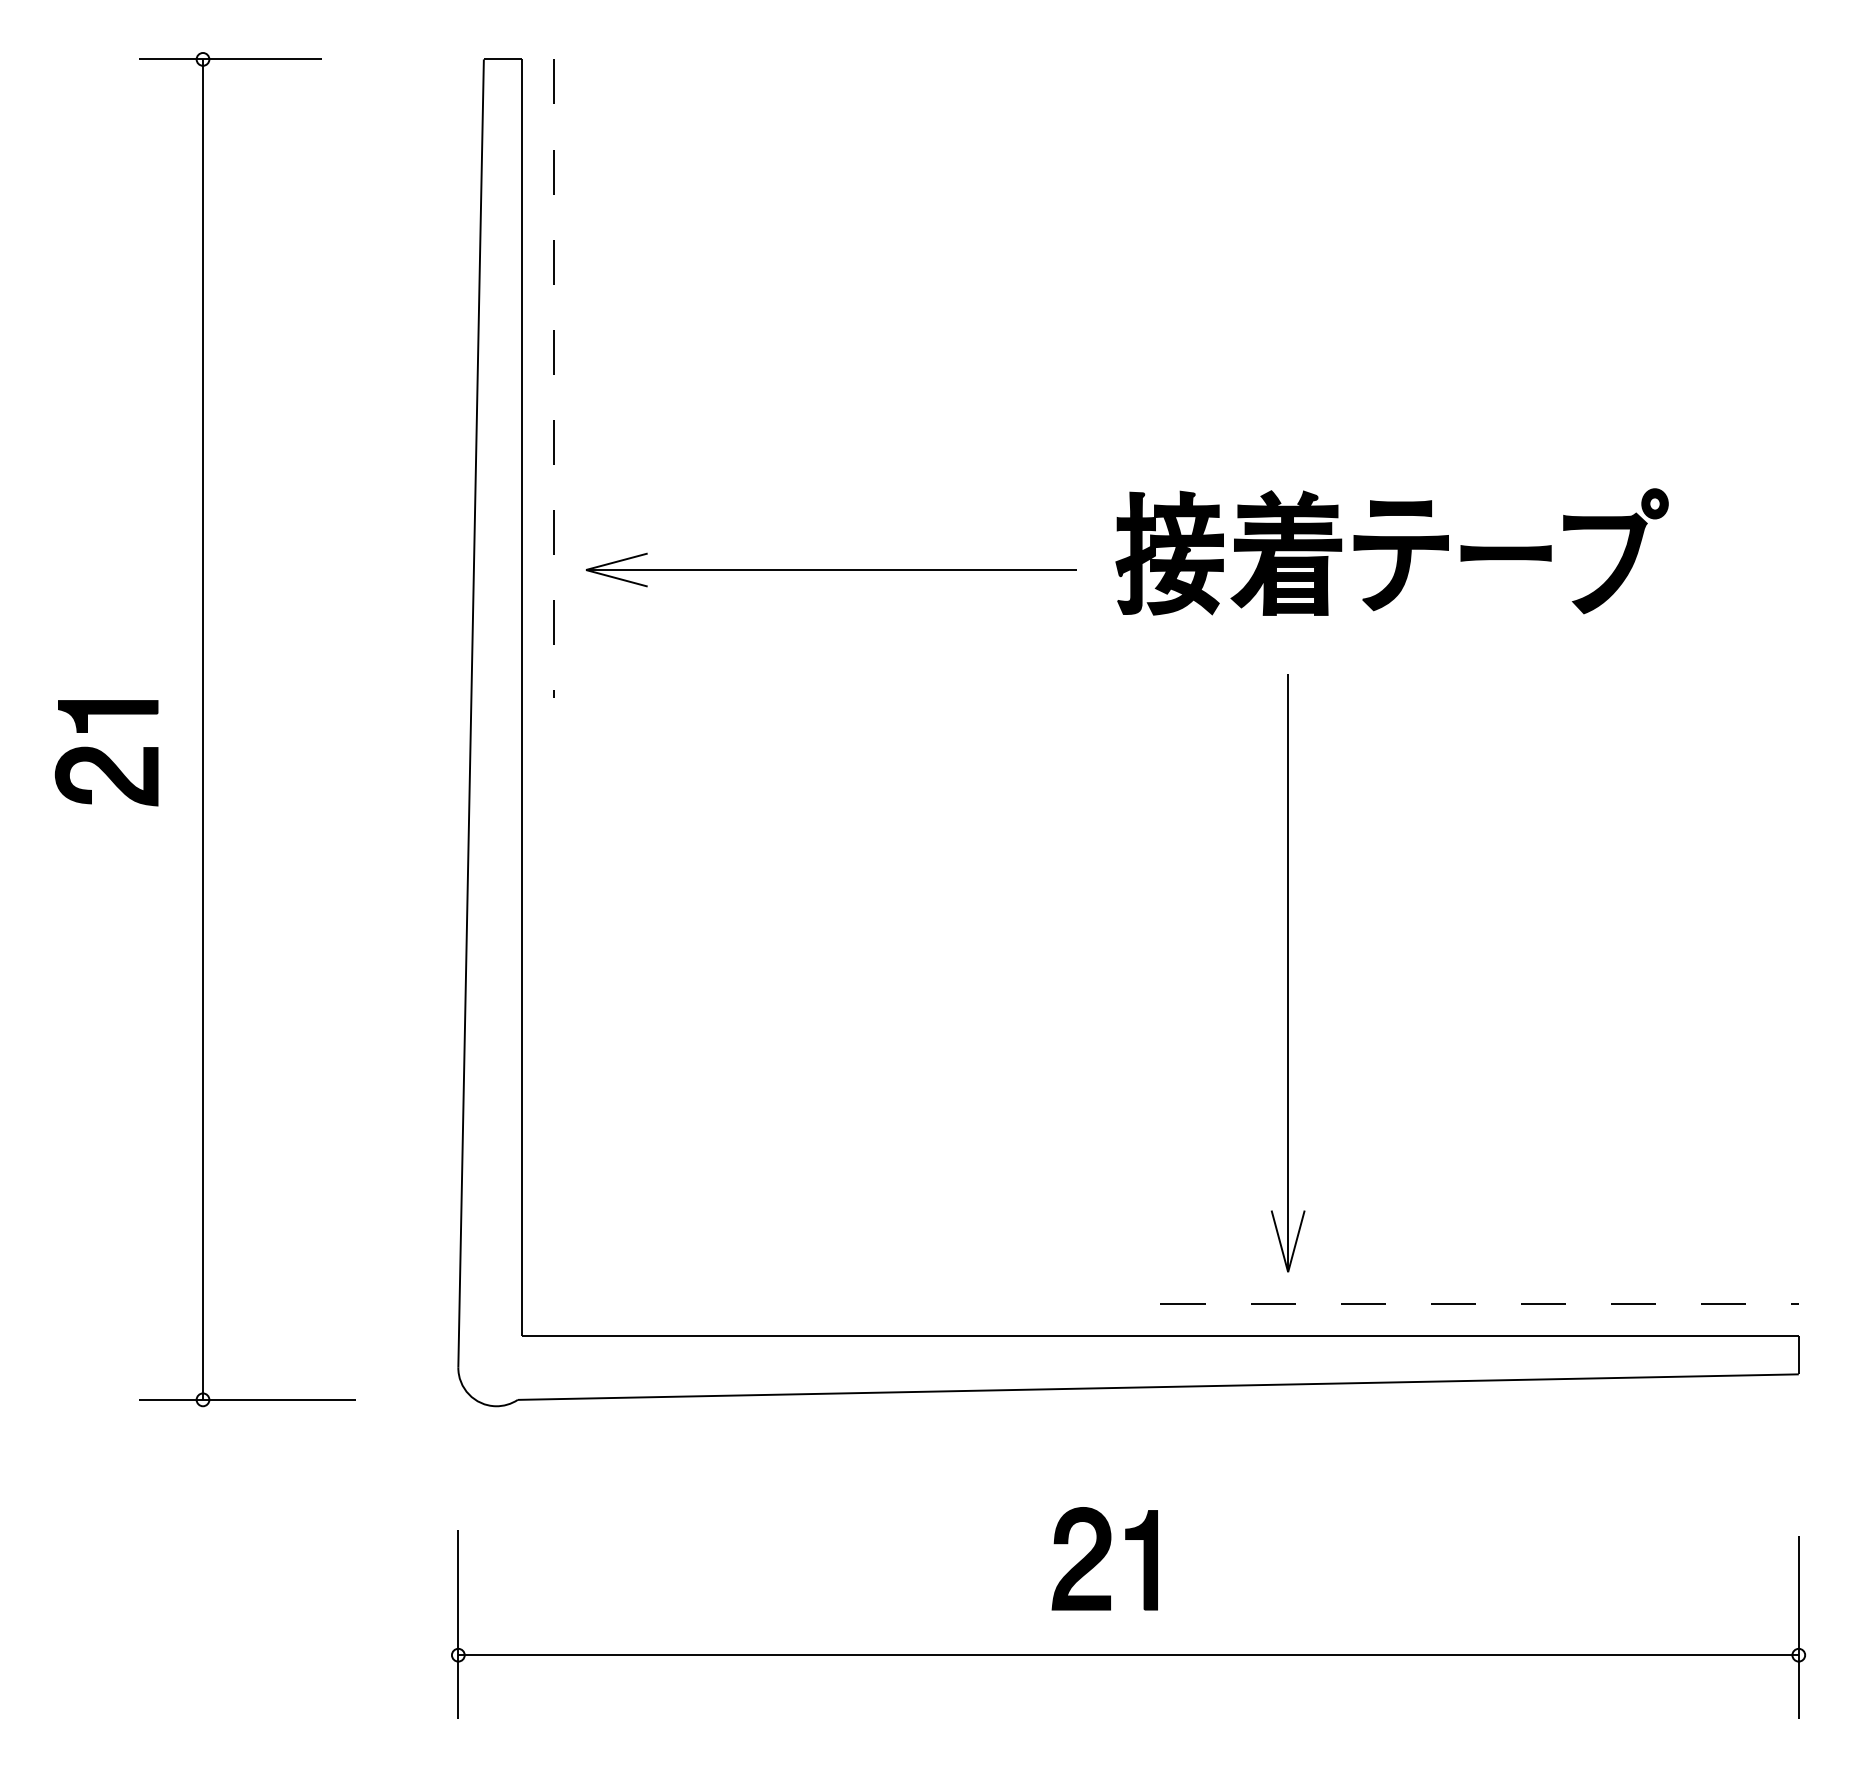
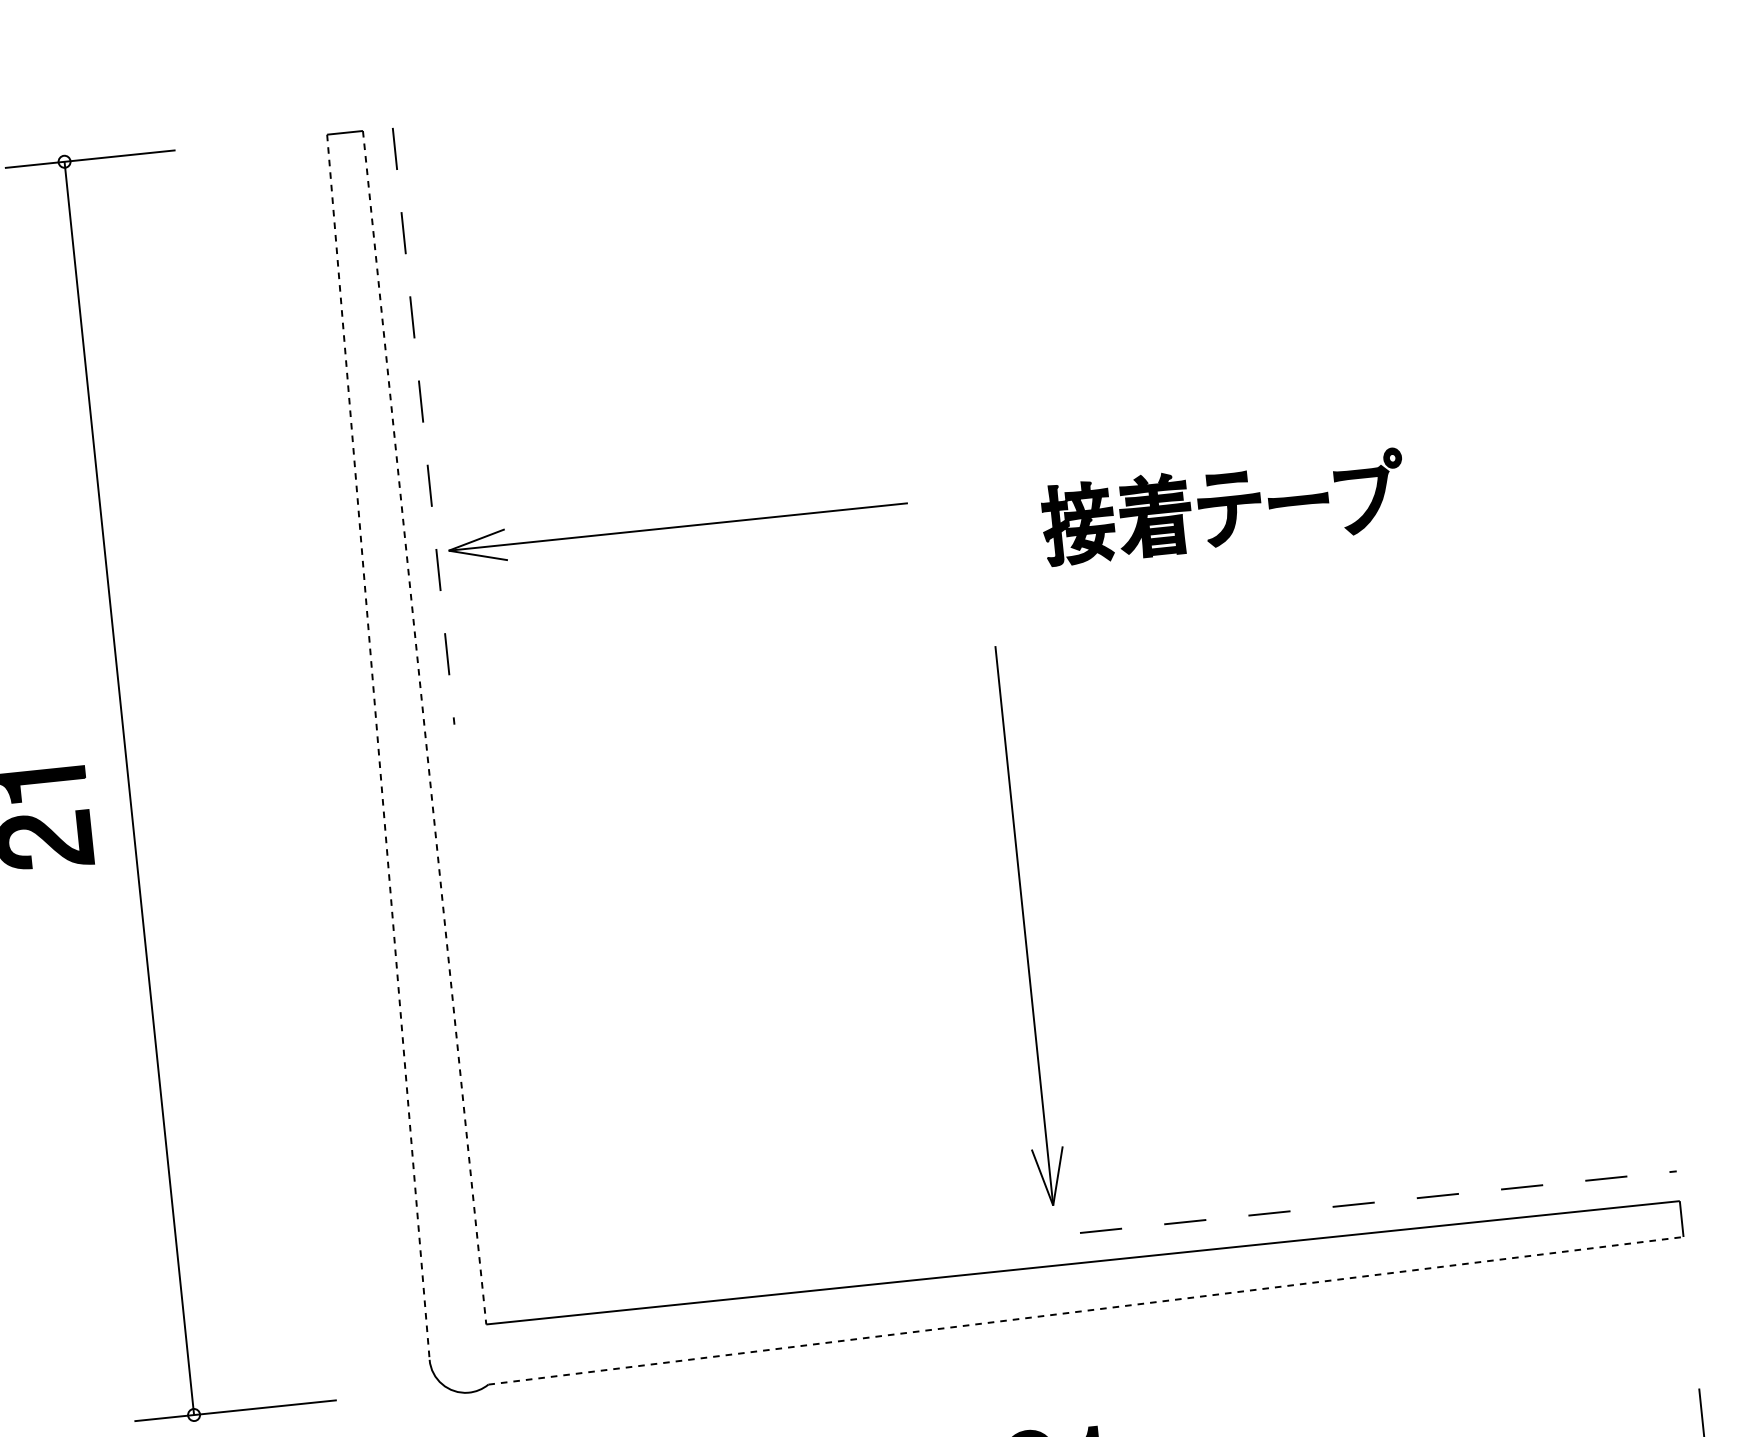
part: (1391, 551) -> (1223, 507), size x0.7
part: (831, 569) -> (678, 526), moved
line: (522, 698) -> (425, 728), solid -> dashed
line: (471, 713) -> (378, 747), solid -> dashed
part: (1287, 973) -> (1023, 926), moved
line: (1158, 1387) -> (1086, 1311), solid -> dashed

